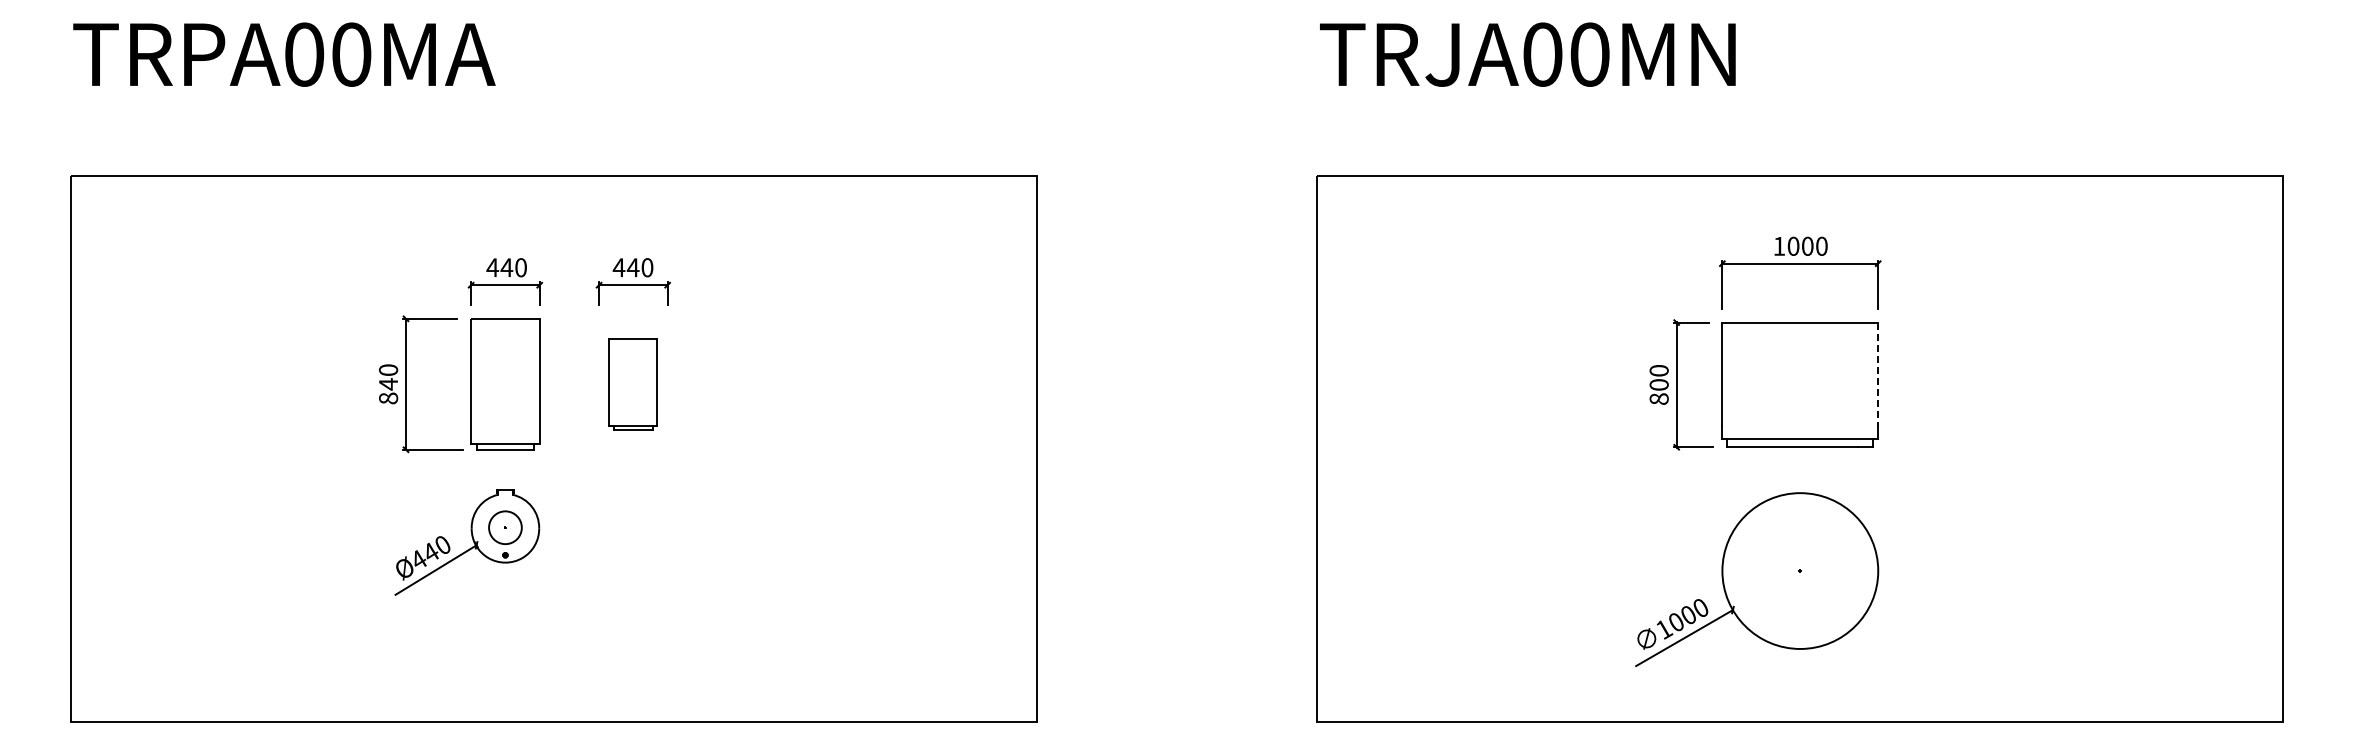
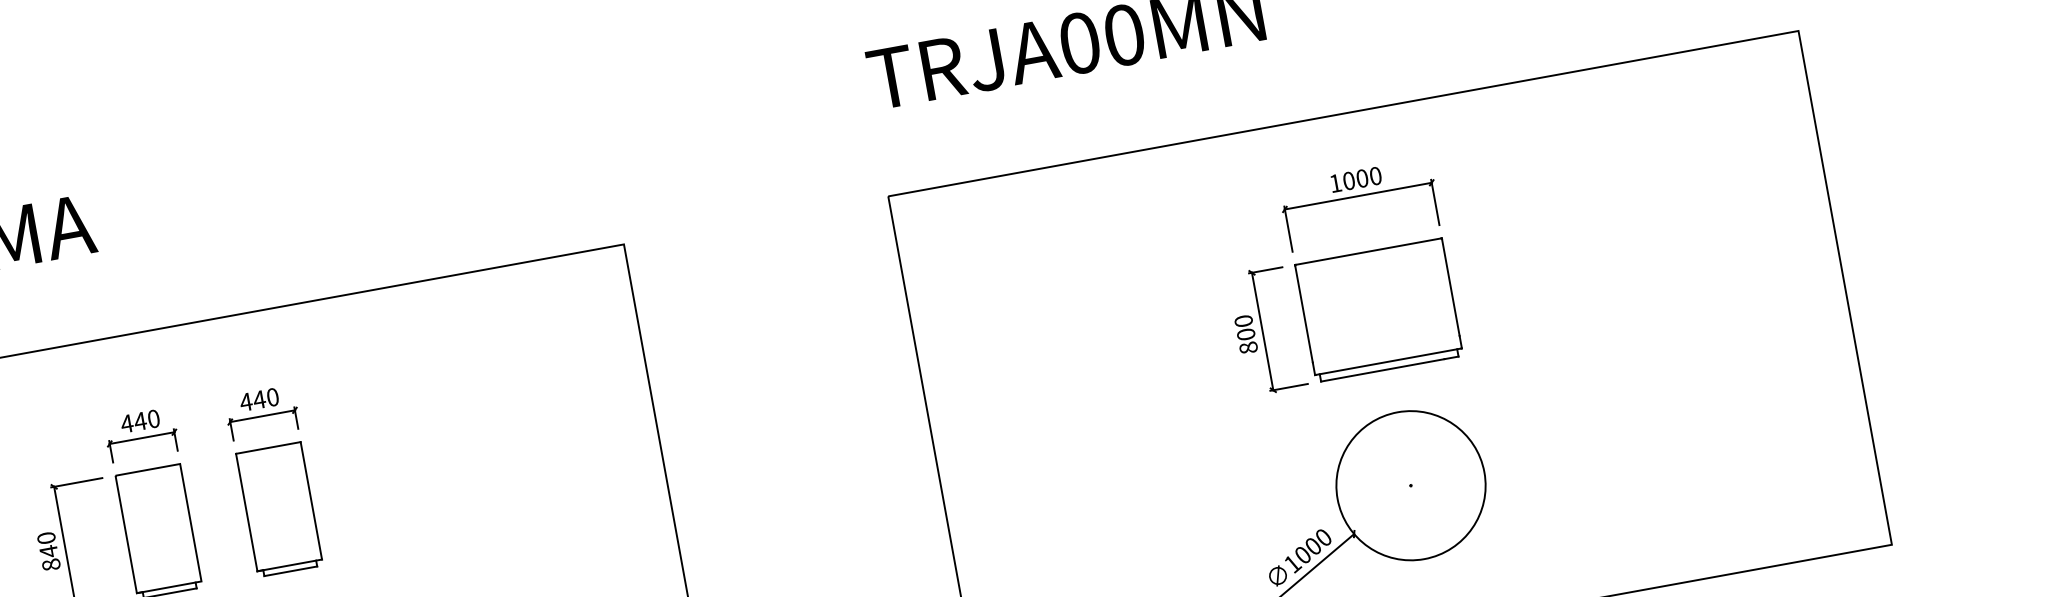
line: (1878, 375) -> (1451, 288), dashed -> solid
part: (633, 384) -> (279, 509), size x1.43

